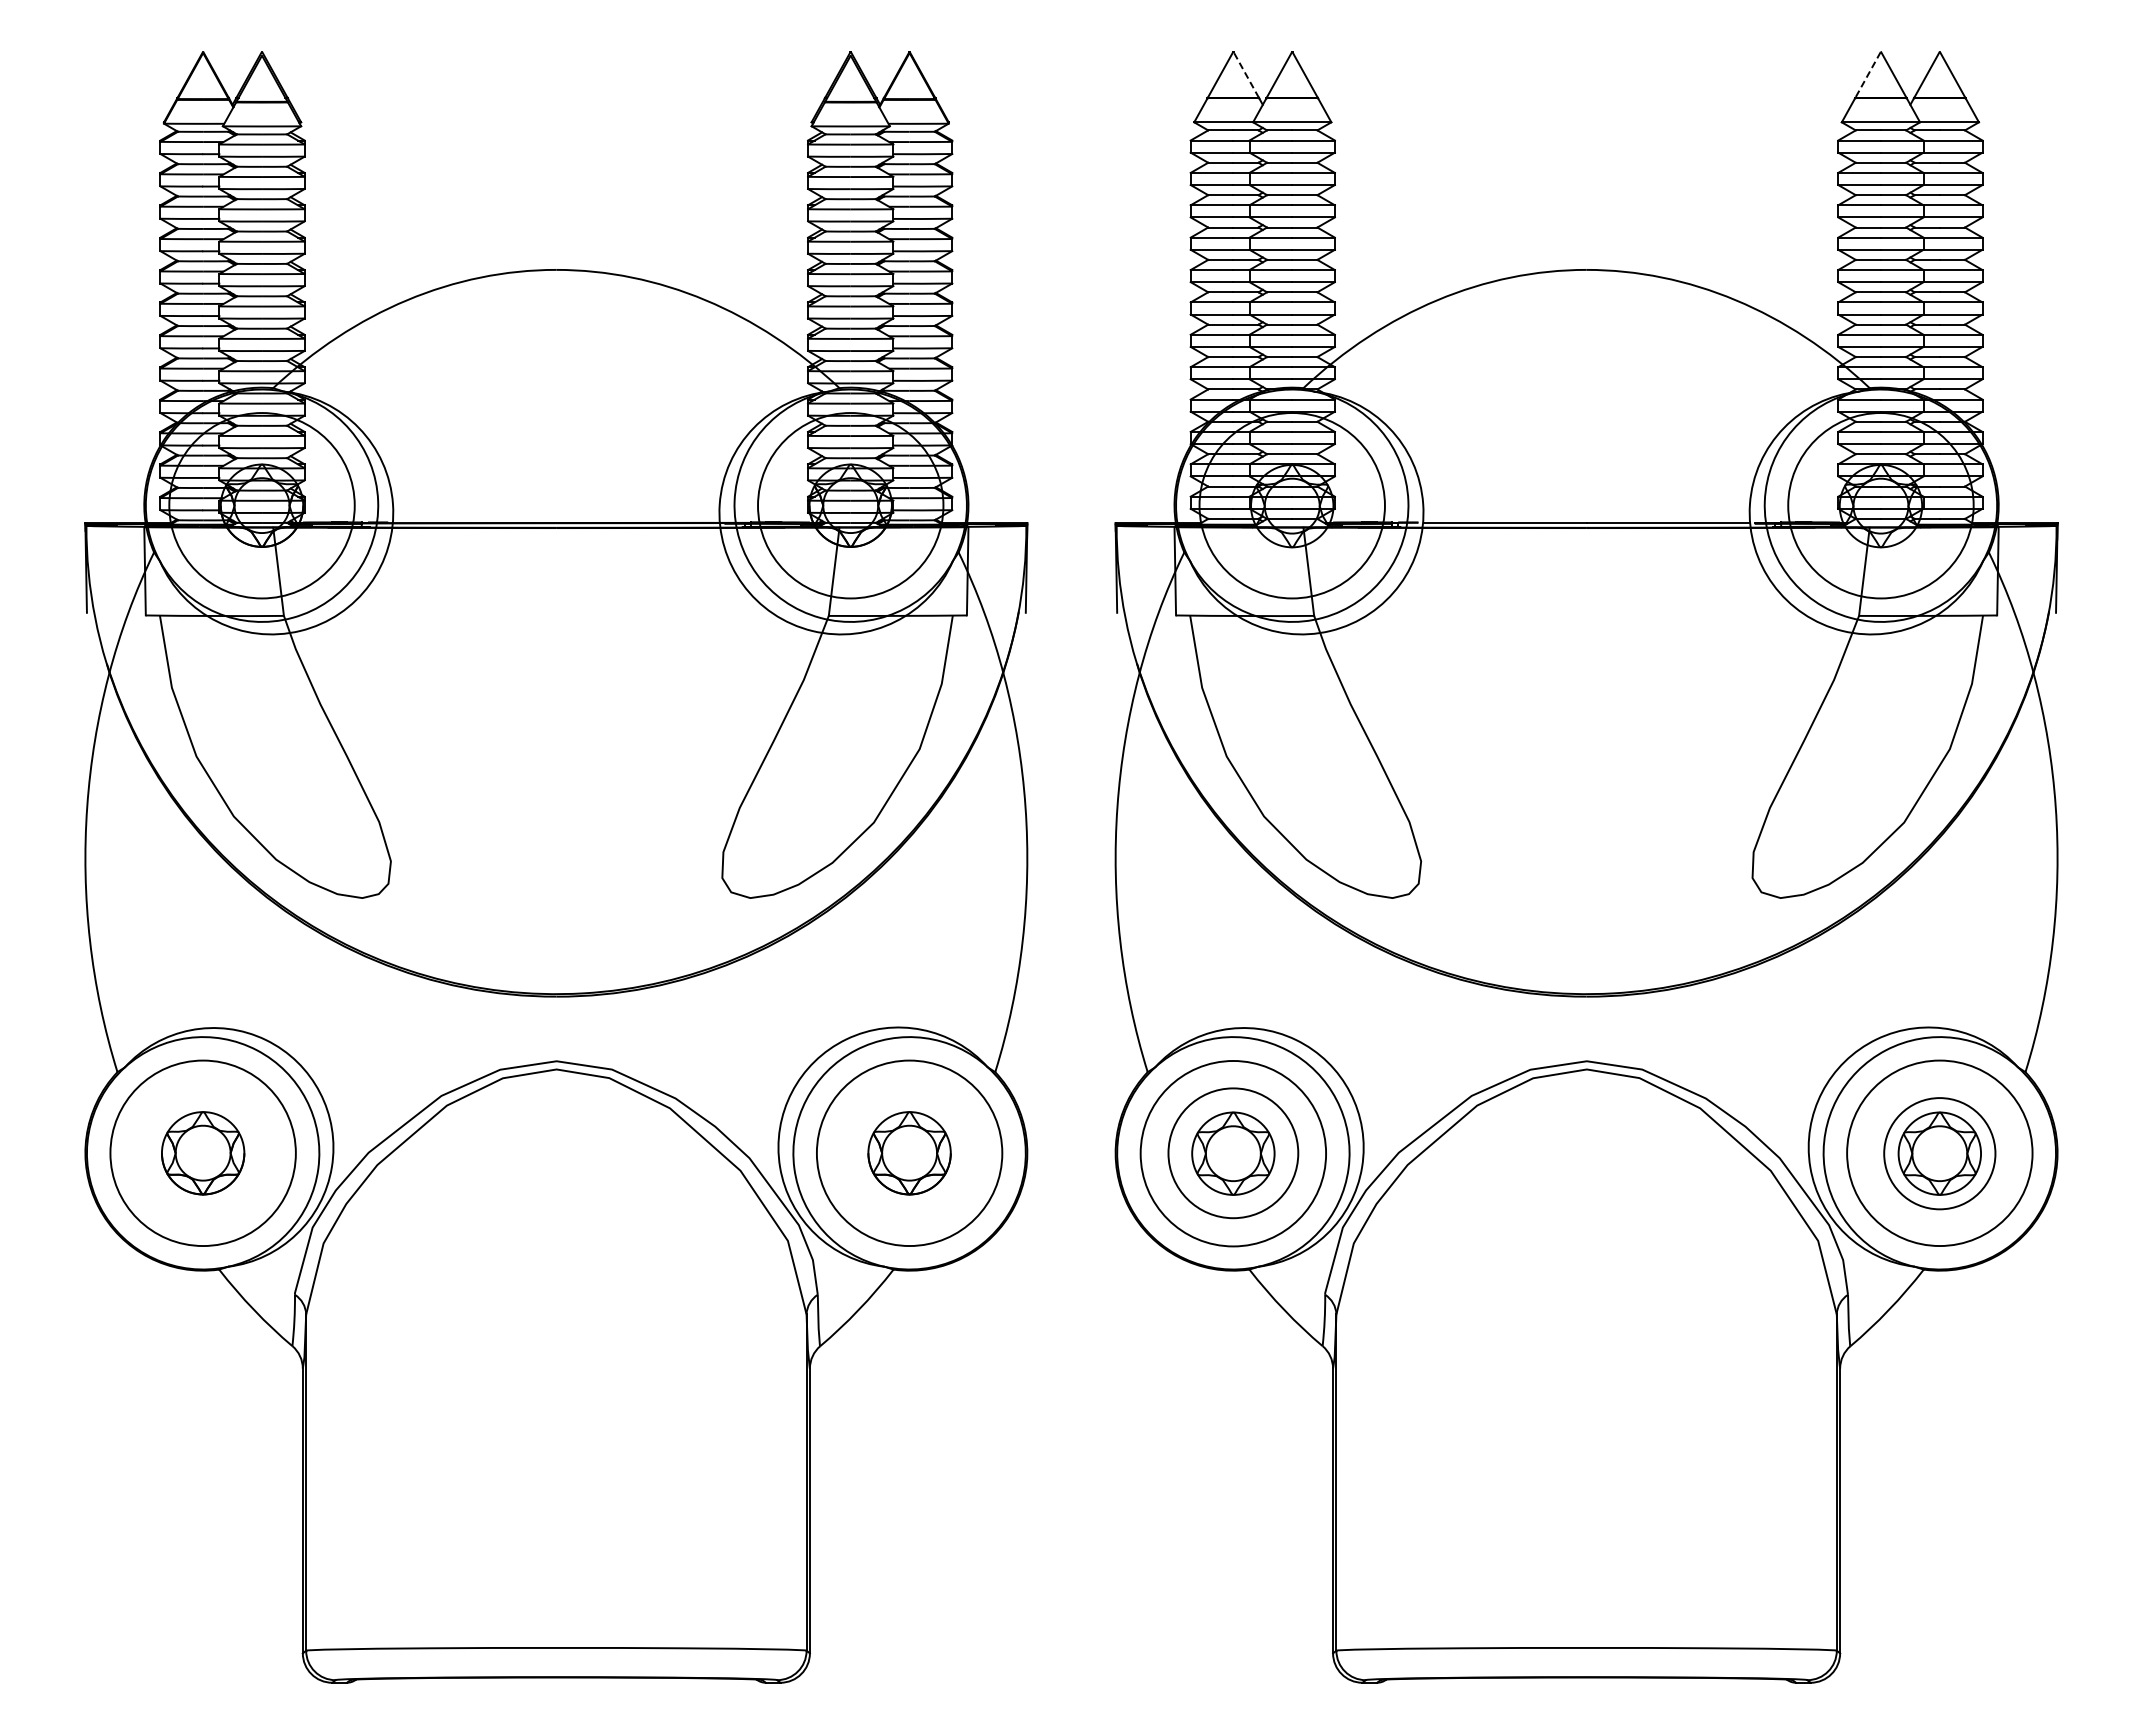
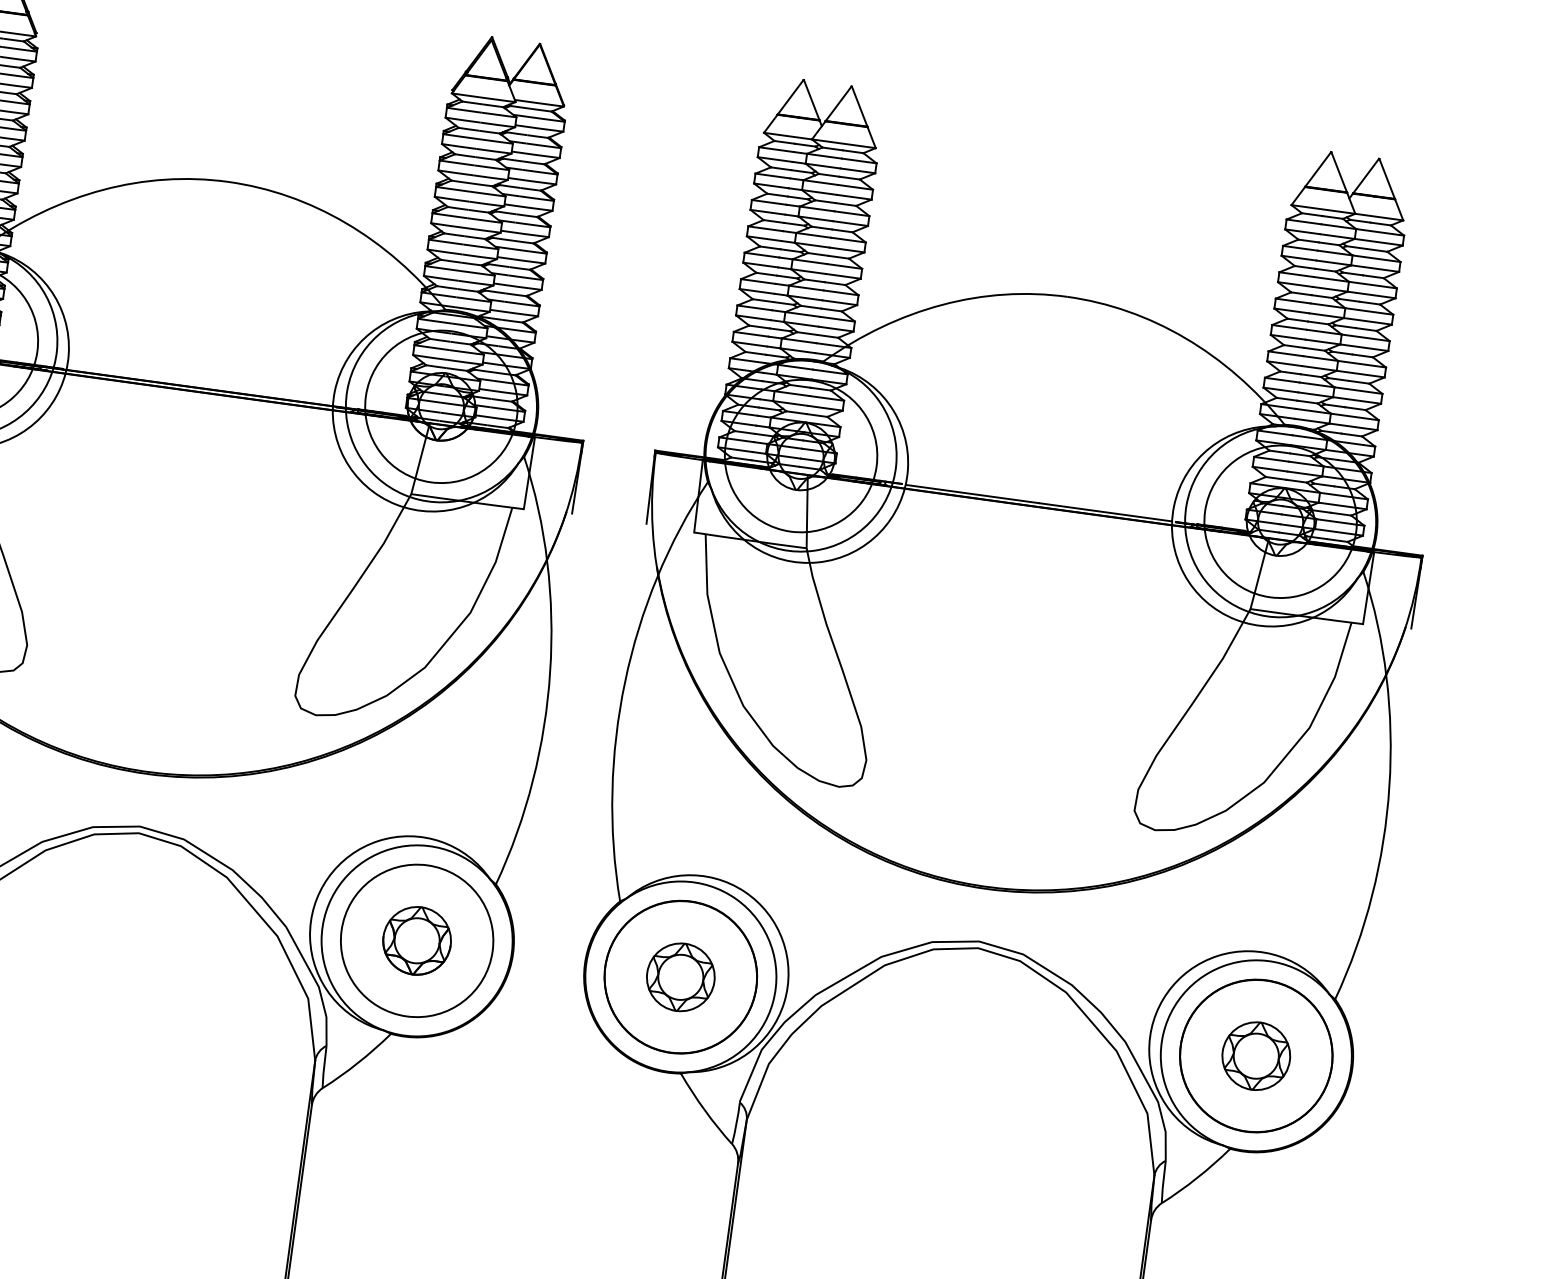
line: (1246, 74) -> (811, 99), dashed -> solid
line: (1867, 75) -> (1317, 169), dashed -> solid
circle: (1233, 1153) -> (680, 977), size x1.43
circle: (1939, 1153) -> (1256, 1055), size x1.67

